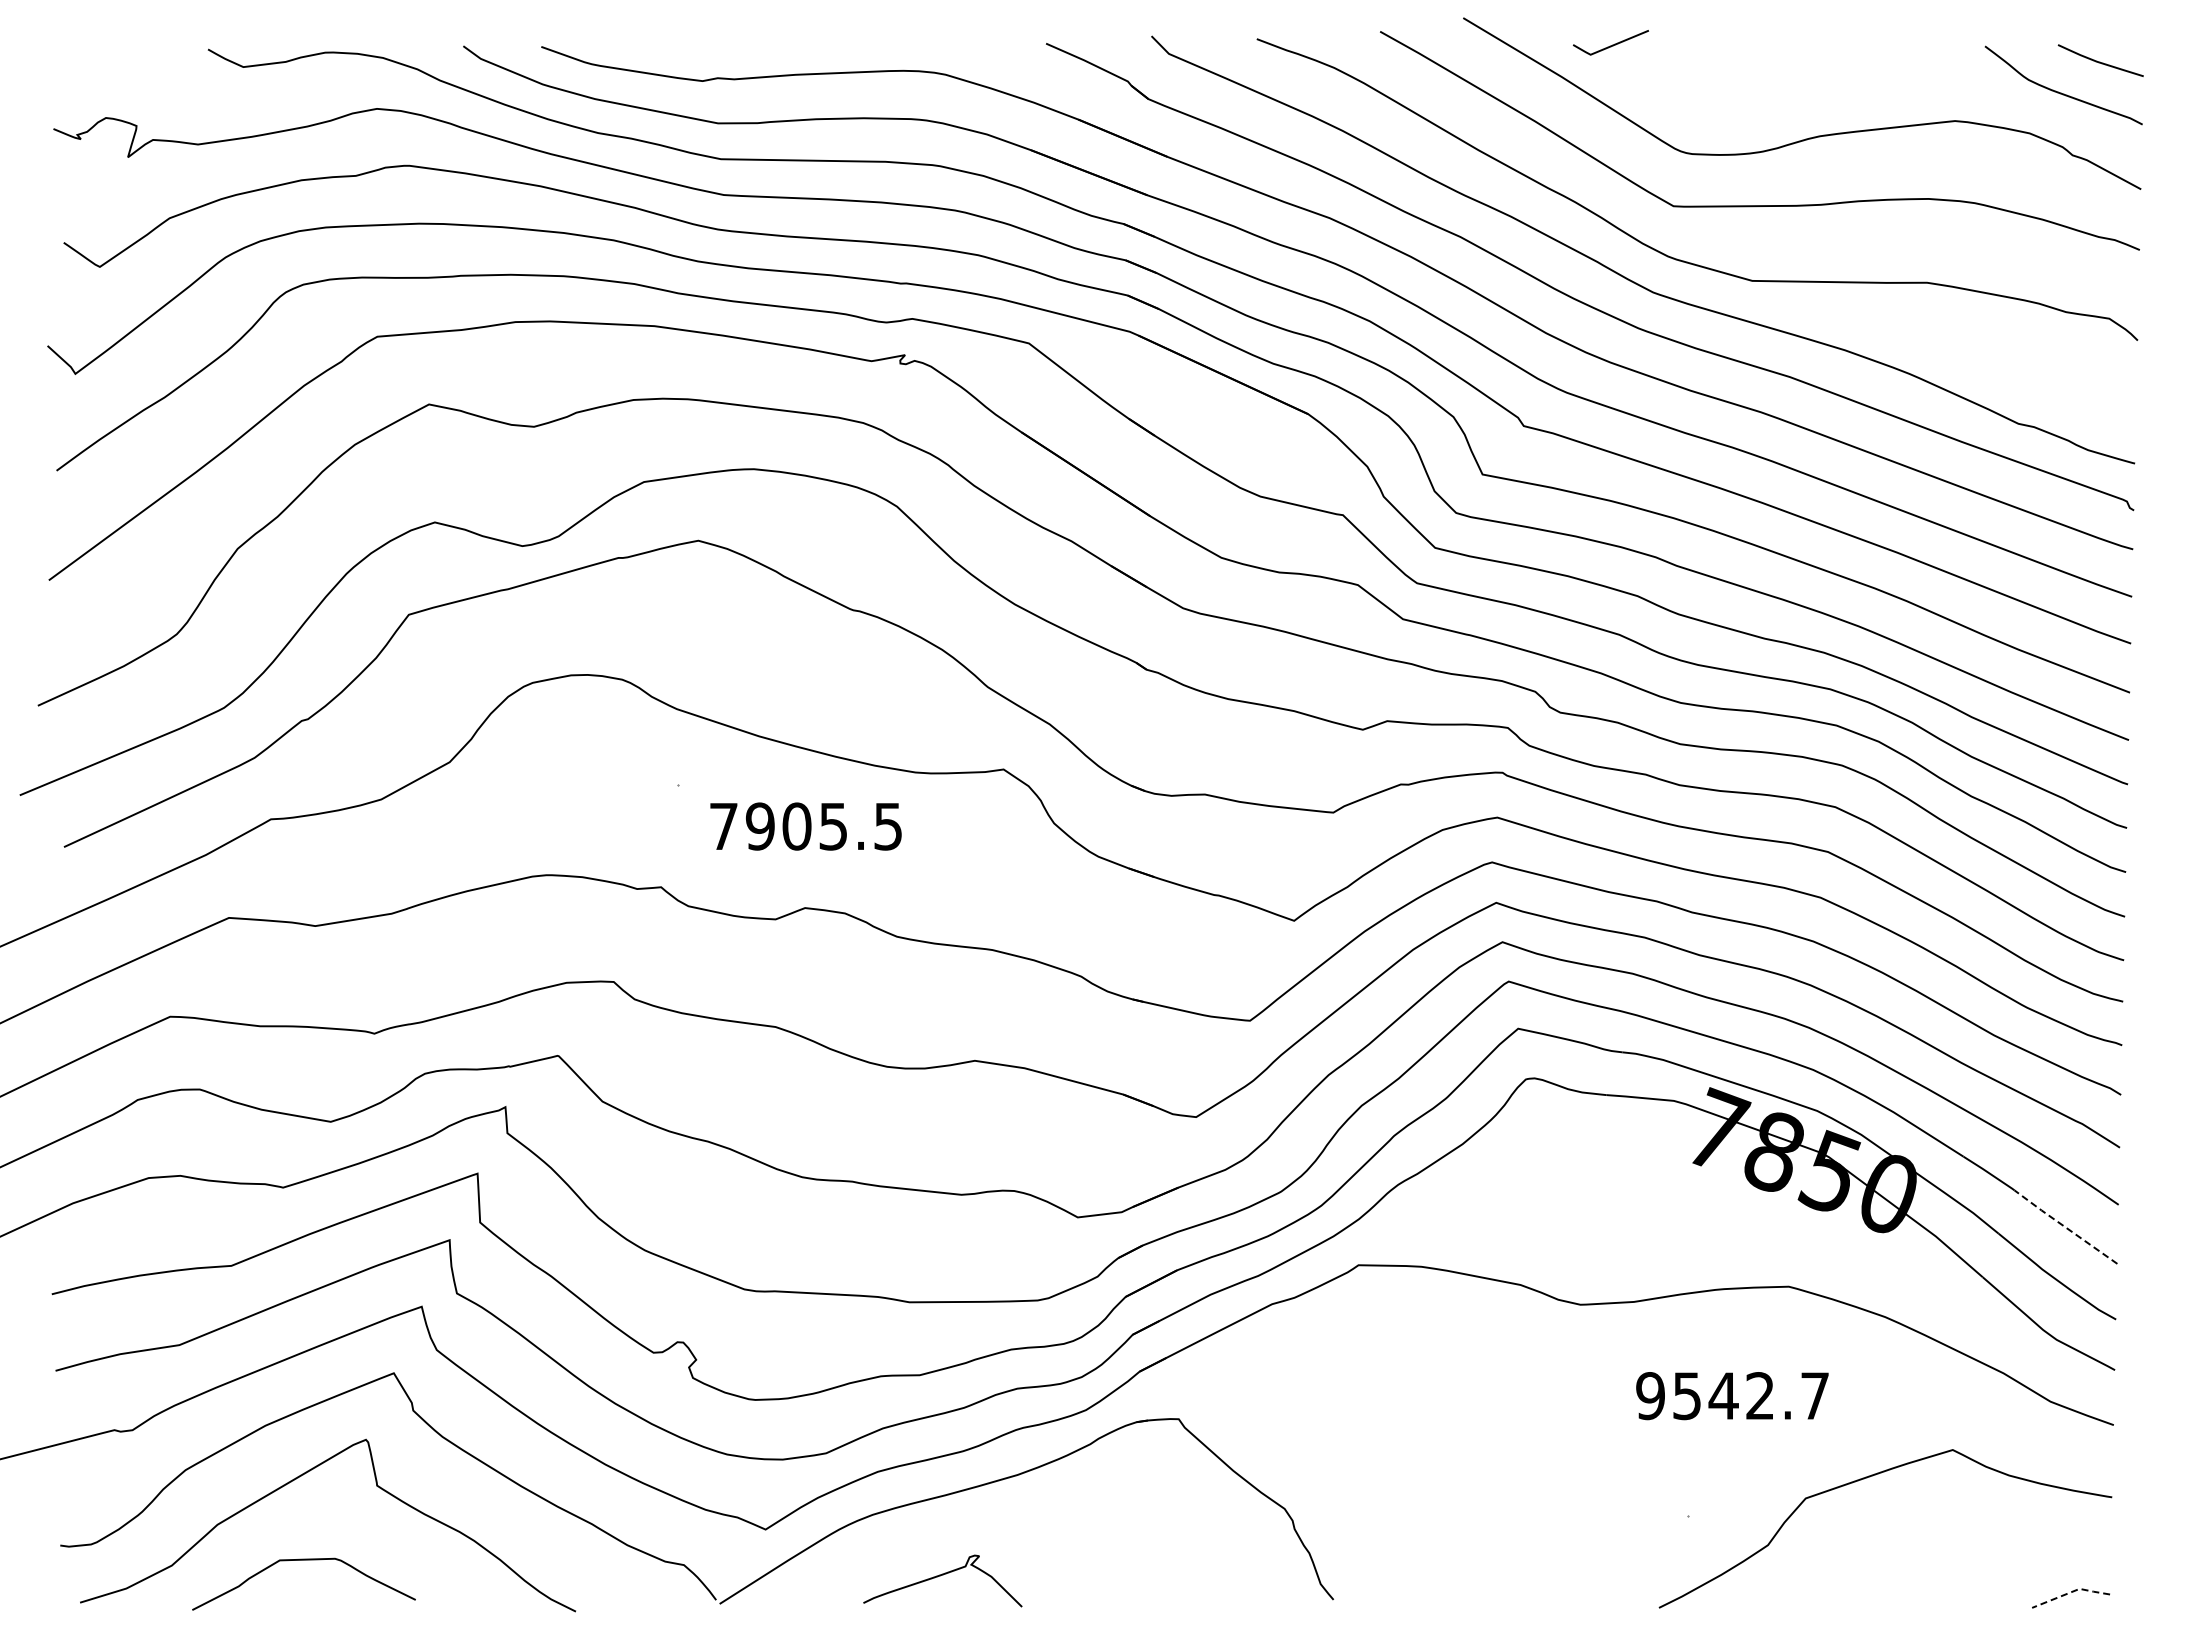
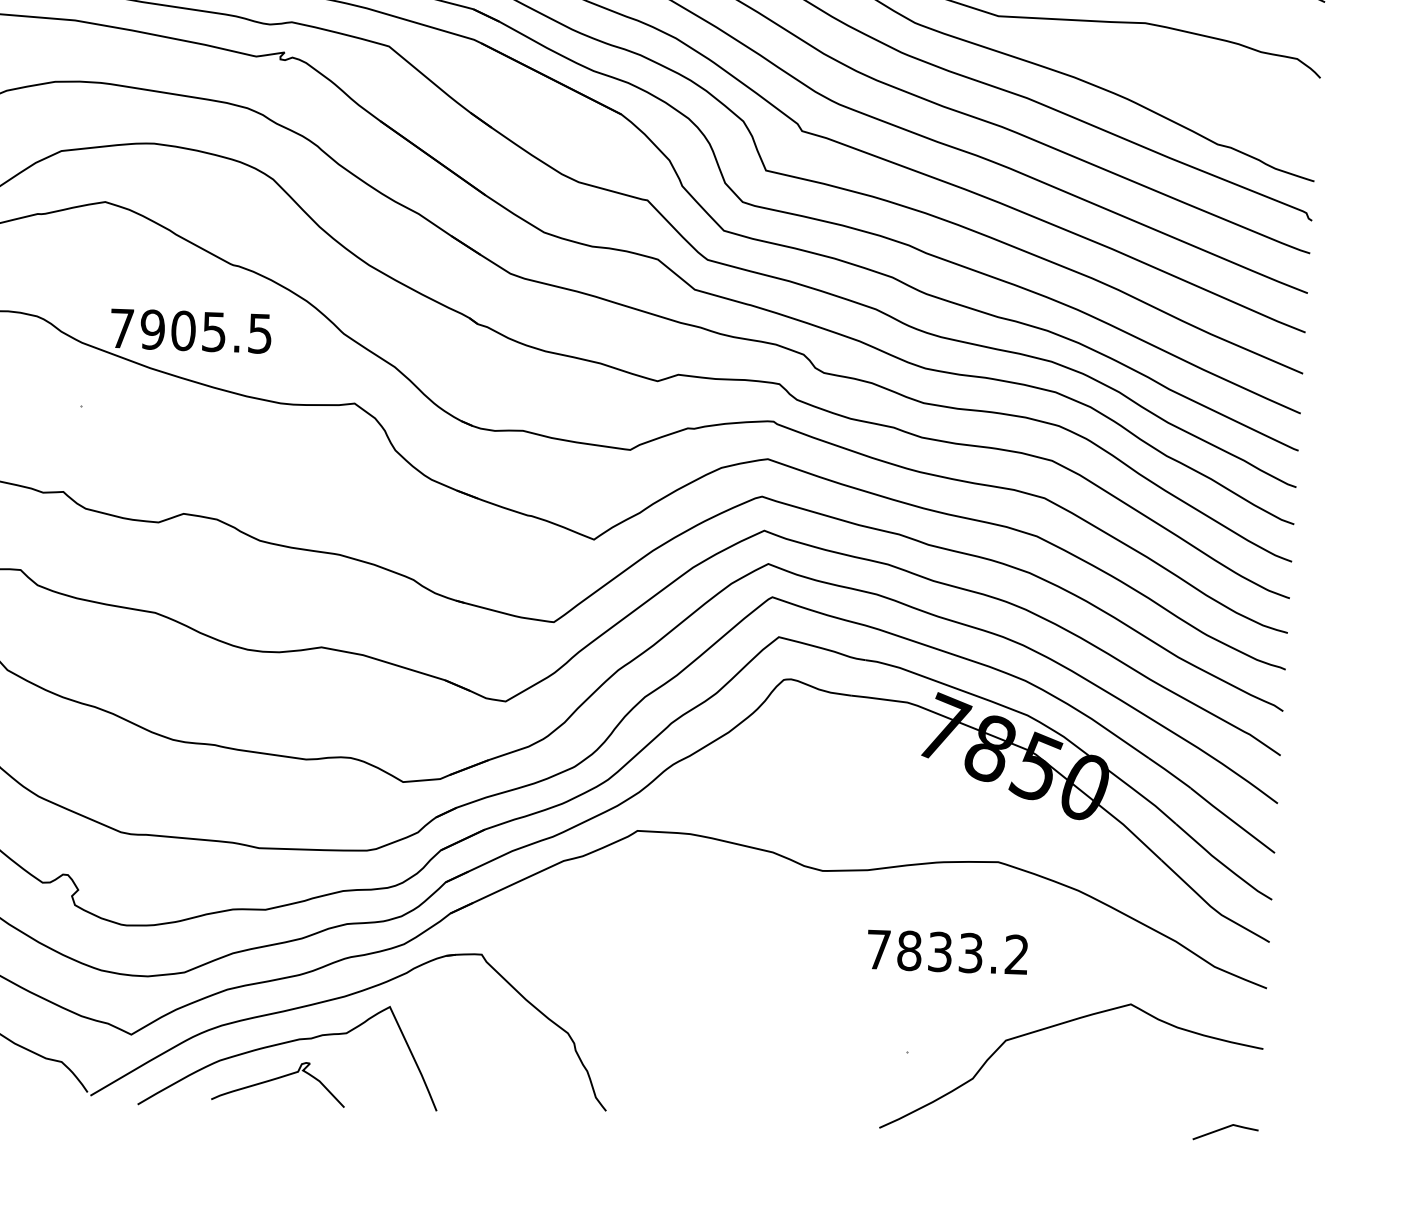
text: (805, 826) -> (190, 331), moved
line: (2065, 1227) -> (1232, 820), dashed -> solid
text: (1732, 1396) -> (947, 952), 9542.7 -> 7833.2
curve: (949, 1533) -> (285, 1043), added
line: (2071, 1592) -> (1226, 1127), dashed -> solid

